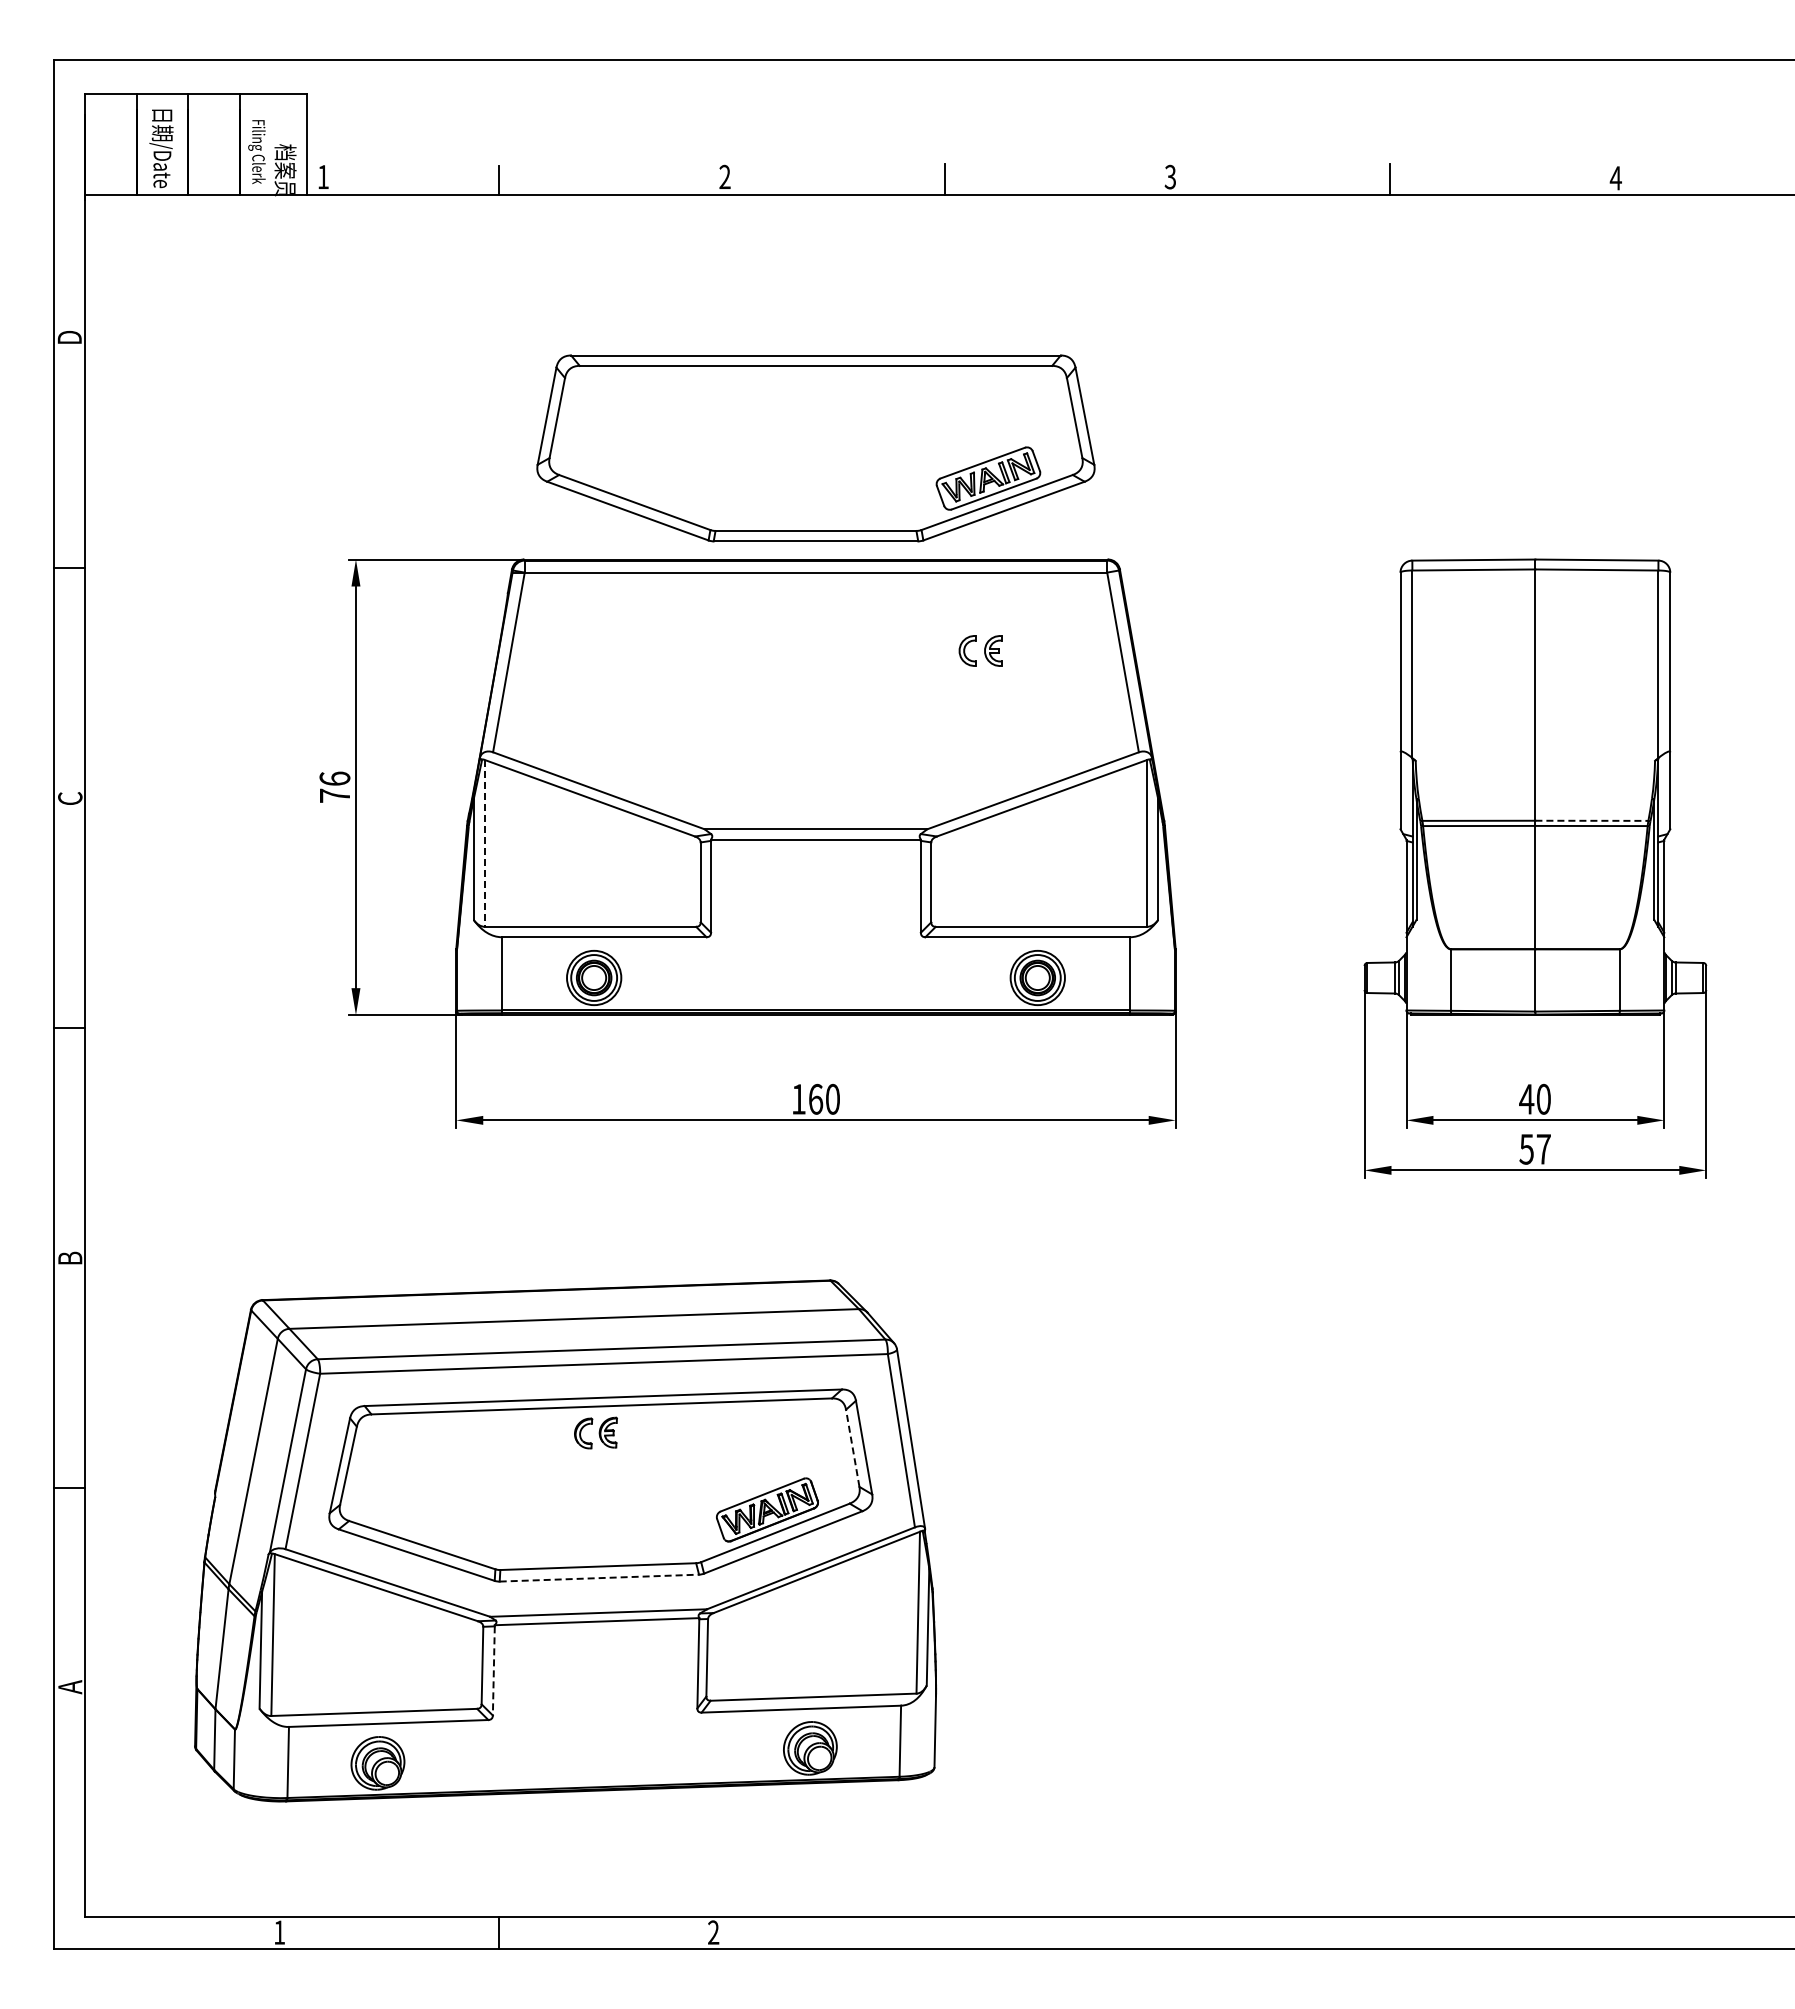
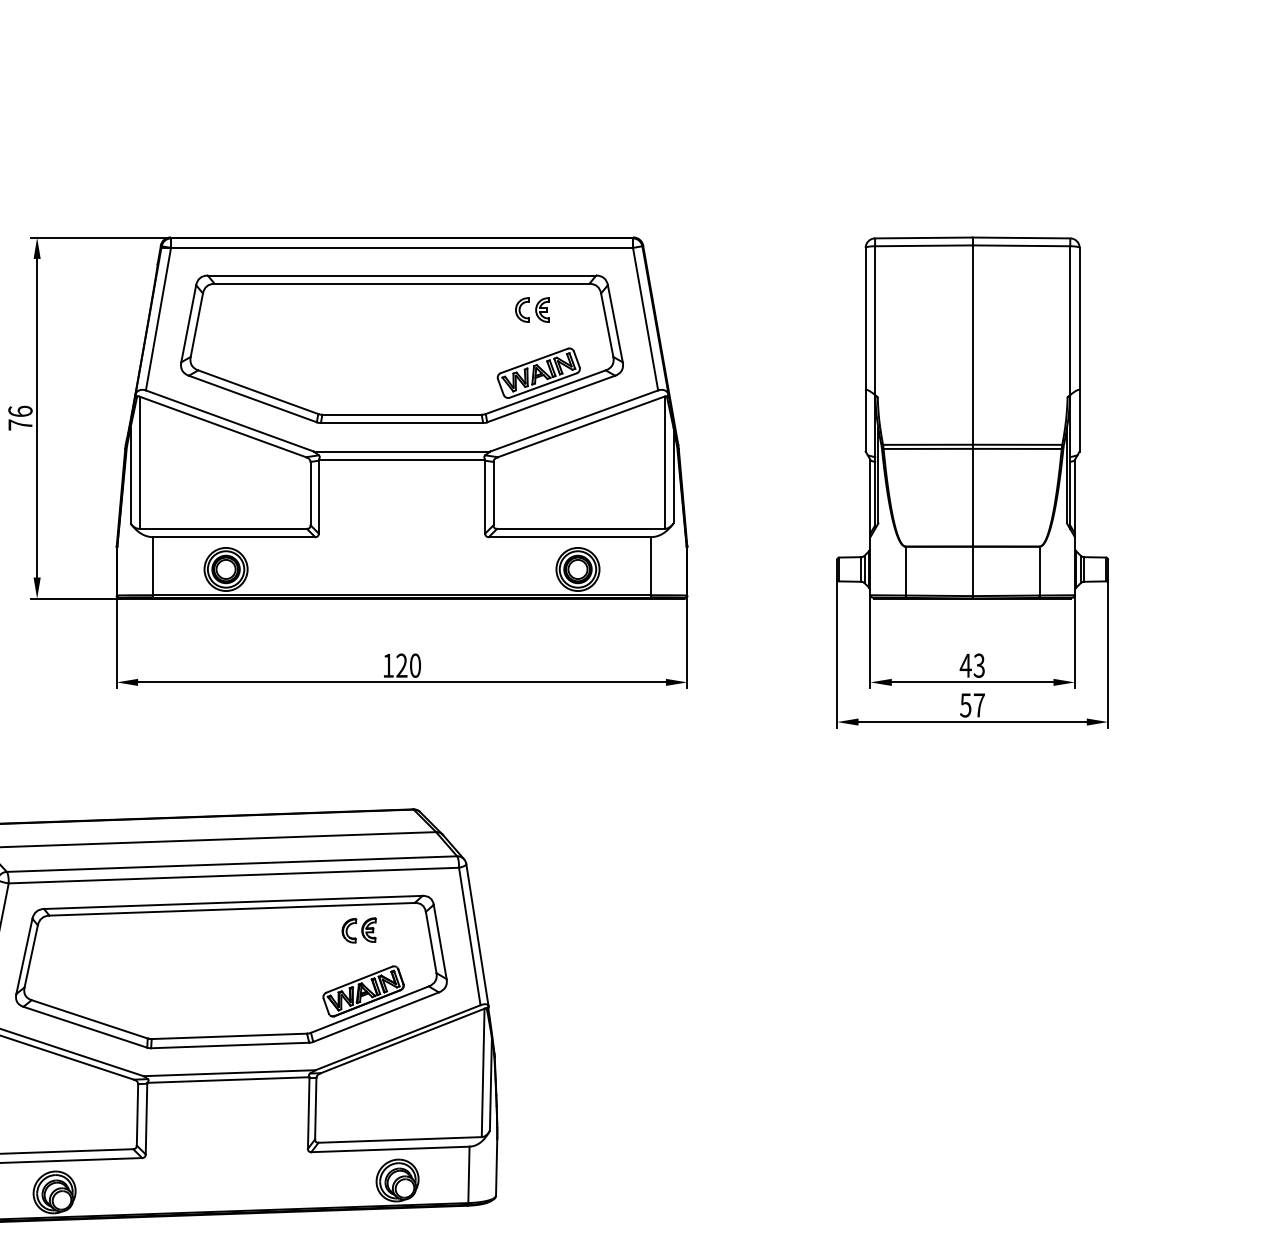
part: (815, 448) -> (401, 349), moved
line: (1592, 820) -> (1017, 444), dashed -> solid
line: (485, 843) -> (139, 462), dashed -> solid
text: (815, 1098) -> (401, 665), 160 -> 120
text: (1543, 1099) -> (979, 665), 40 -> 43
part: (595, 1432) -> (358, 929), moved
line: (852, 1447) -> (431, 941), dashed -> solid
line: (599, 1578) -> (230, 1045), dashed -> solid
line: (493, 1670) -> (146, 1118), dashed -> solid

